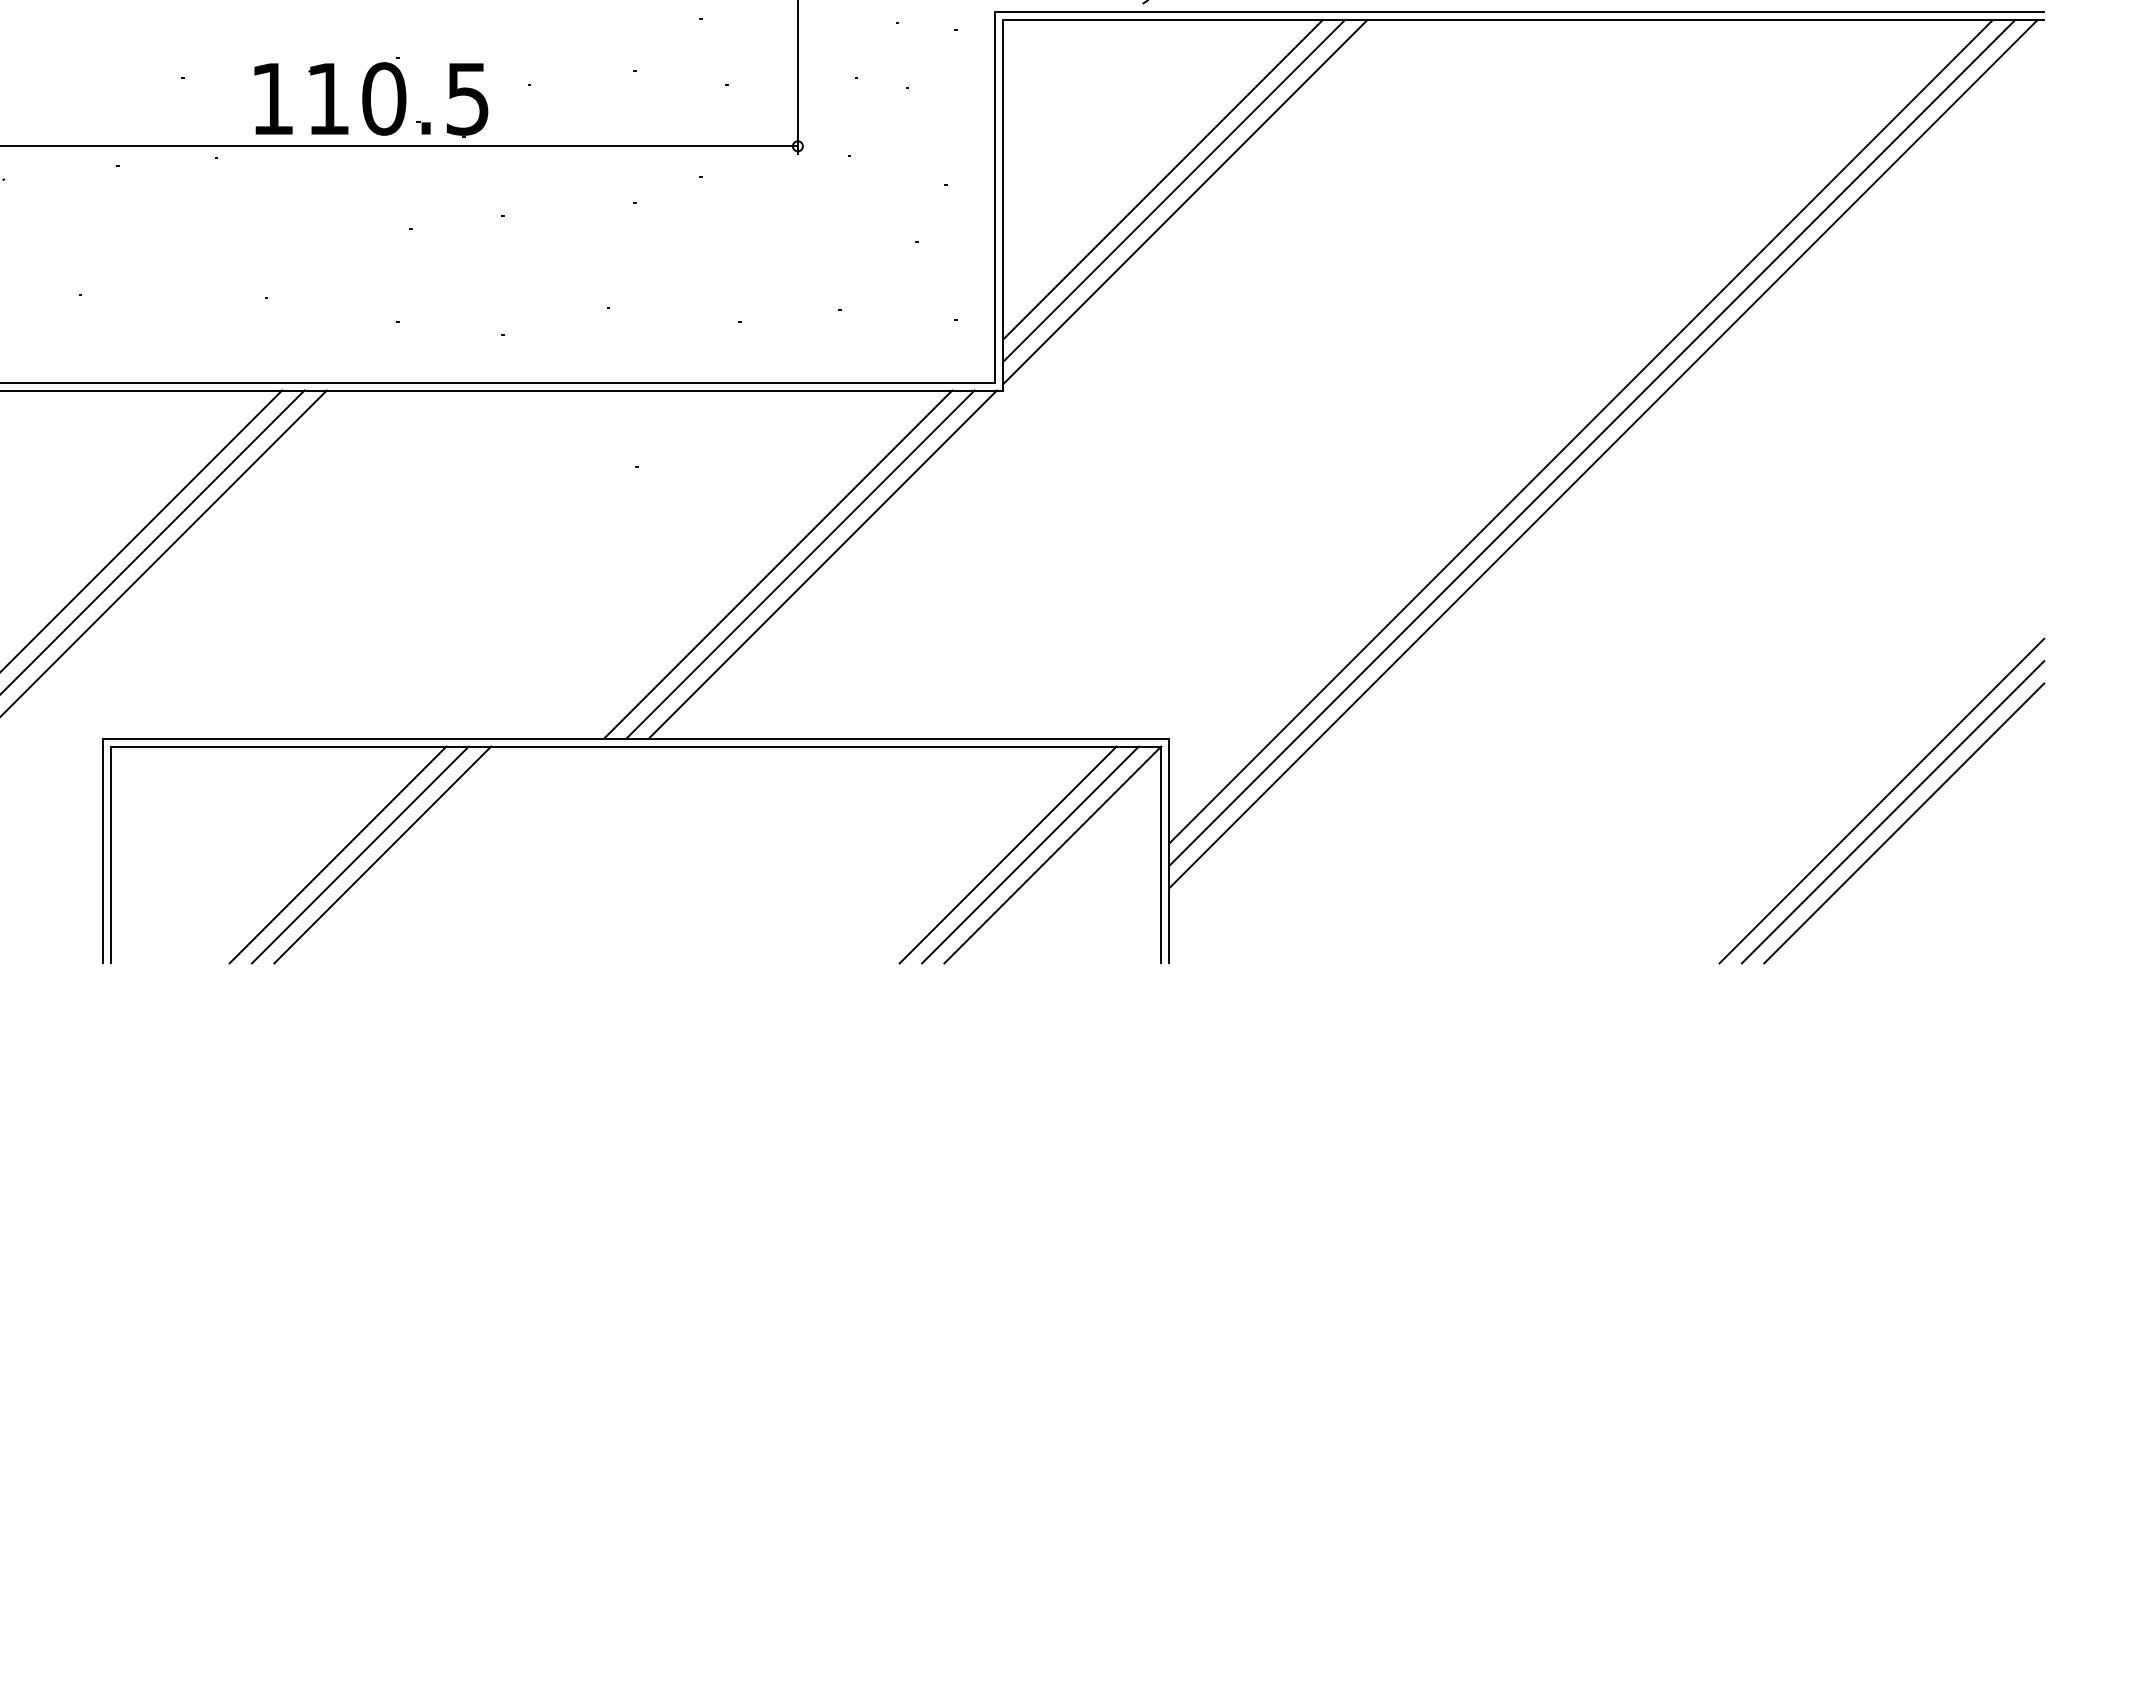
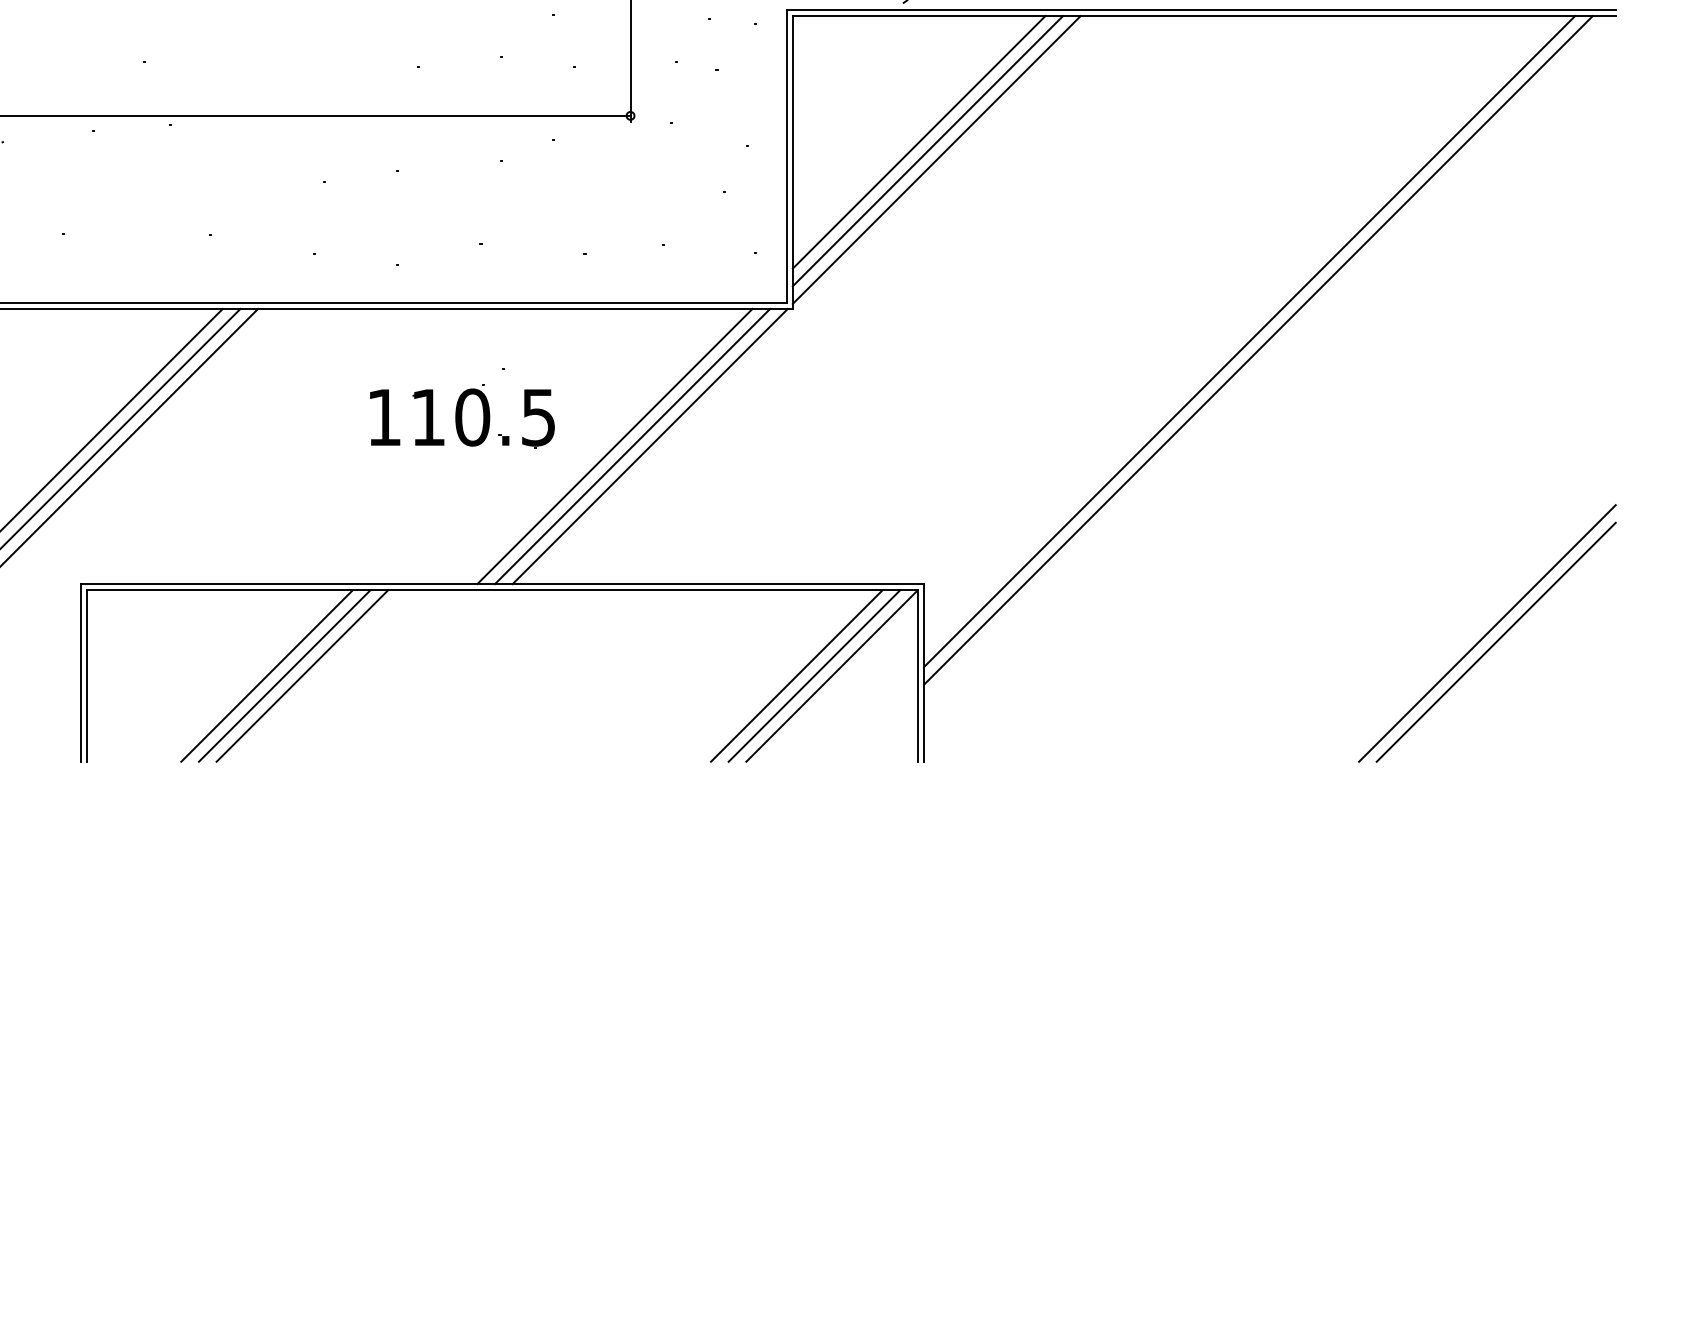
part: (371, 97) -> (462, 416), moved
line: (1603, 454) -> (1267, 359), removed
line: (1904, 823) -> (1505, 651), removed

